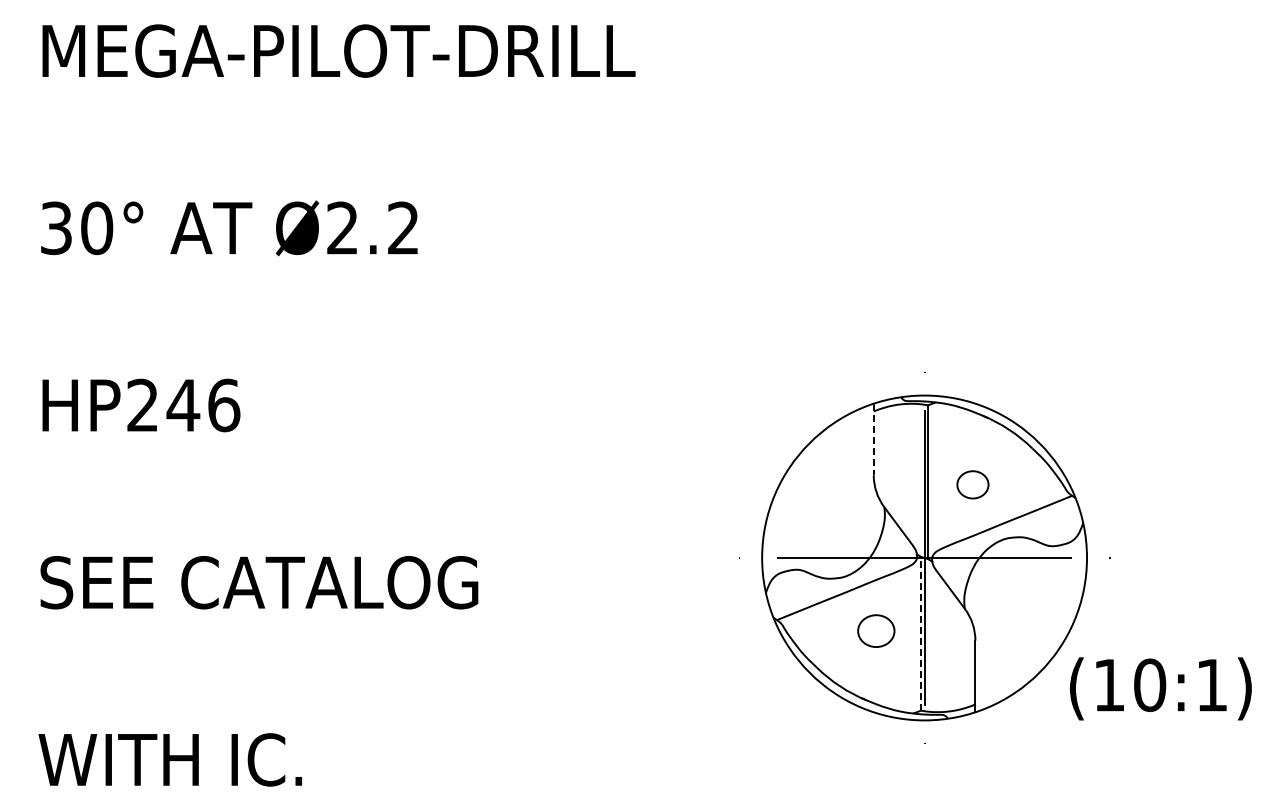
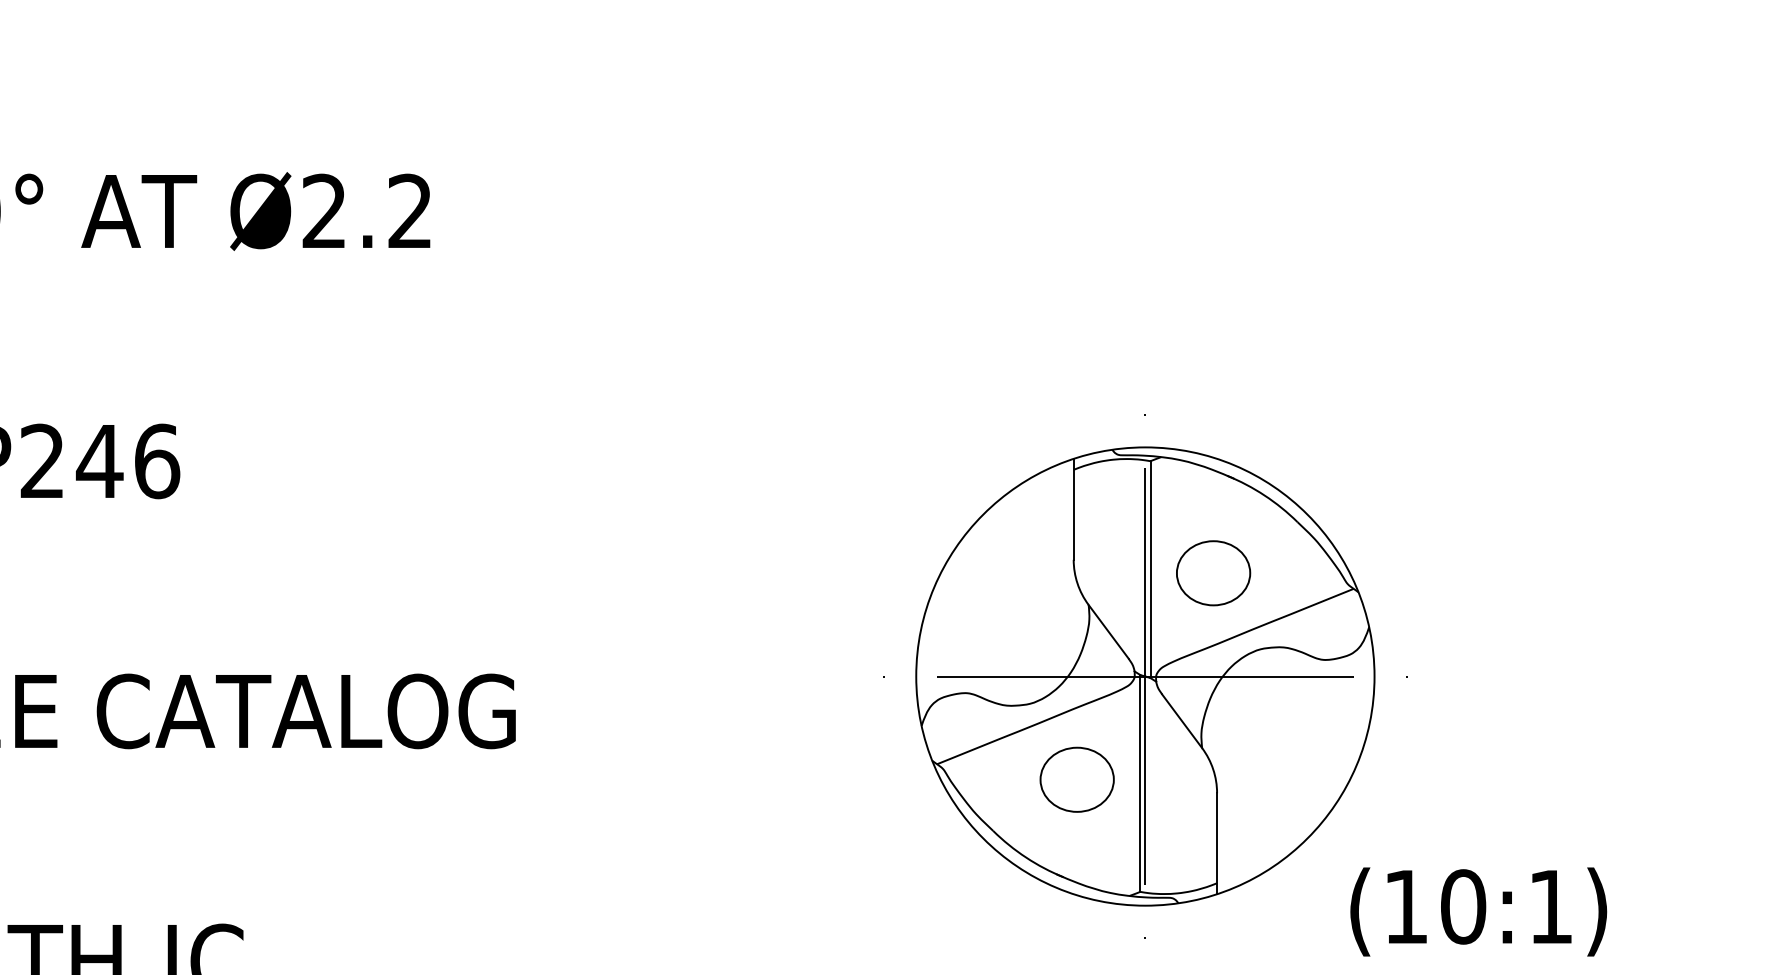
line: (873, 439) -> (1073, 509), dashed -> solid
part: (972, 484) -> (1212, 572), size x1.67
part: (876, 630) -> (1077, 778), size x1.43
line: (920, 633) -> (1139, 783), dashed -> solid
text: (1160, 688) -> (1478, 911), moved

